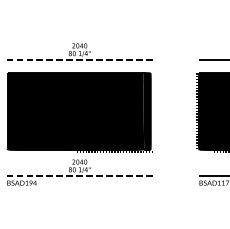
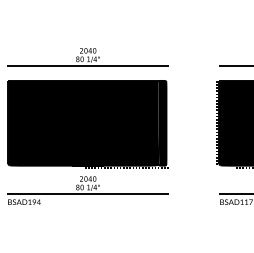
line: (80, 60) -> (88, 66), dashed -> solid
line: (80, 176) -> (88, 194), dashed -> solid

